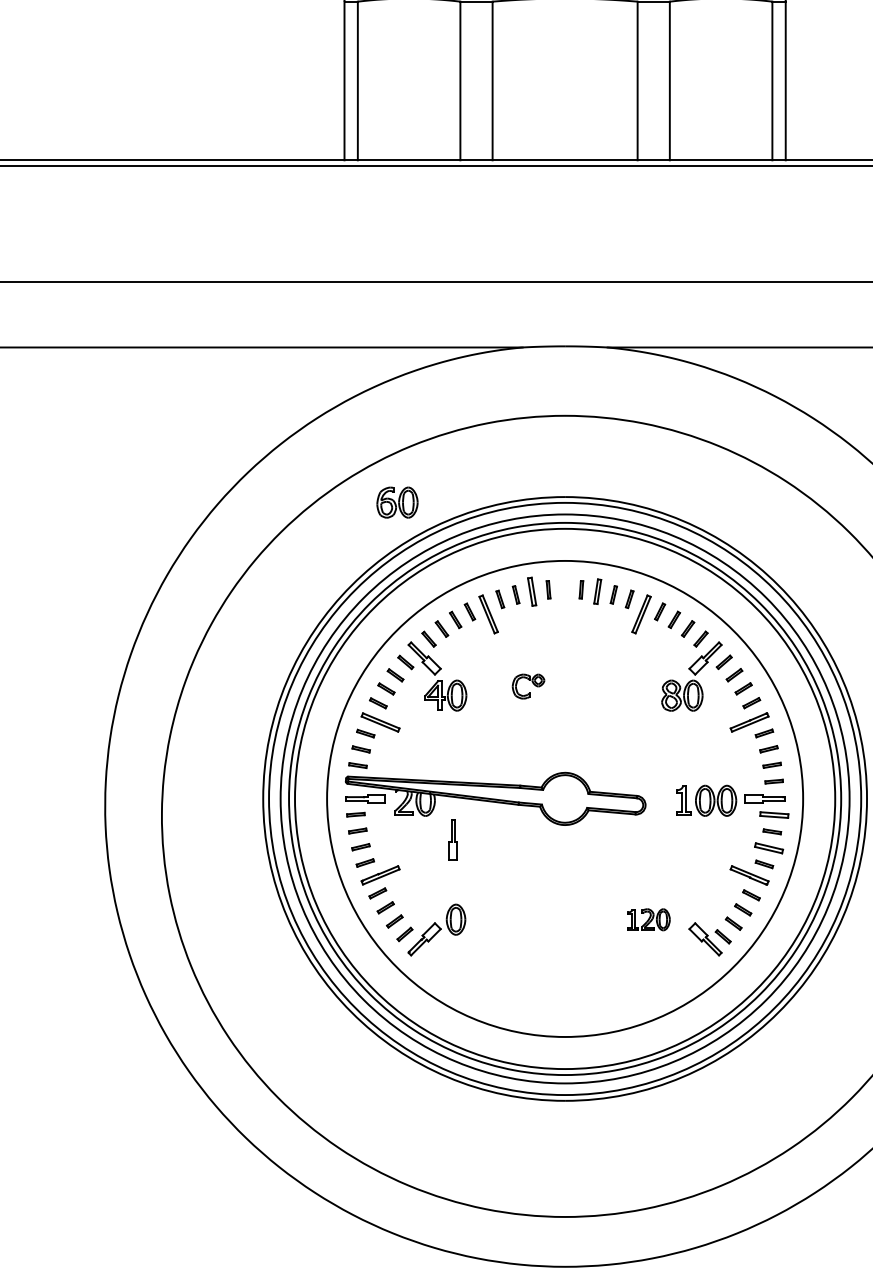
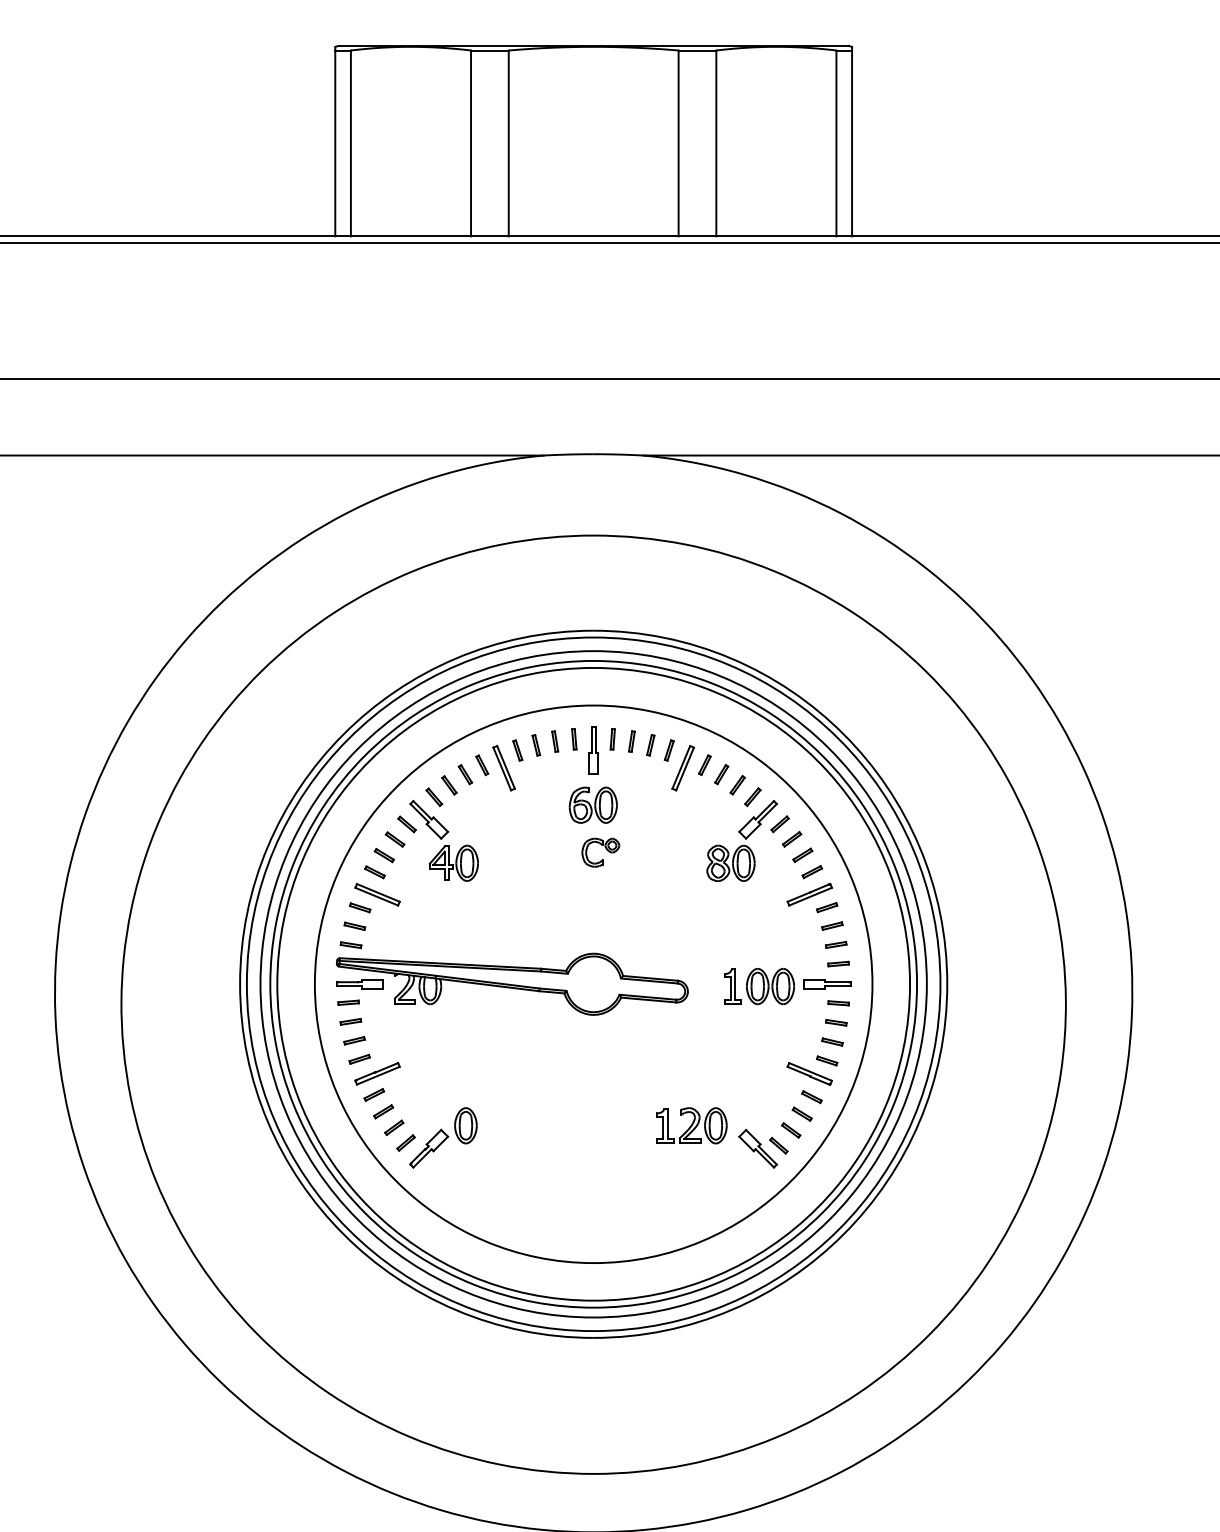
part: (396, 501) -> (592, 804), moved
part: (532, 591) -> (555, 741), size x0.62
part: (597, 591) -> (631, 741), size x0.71
part: (533, 684) -> (606, 850), moved
part: (774, 815) -> (838, 1003), size x0.62
part: (453, 840) -> (593, 750), moved
part: (769, 847) -> (832, 1041), size x0.62
part: (648, 919) -> (691, 1125), size x1.43

